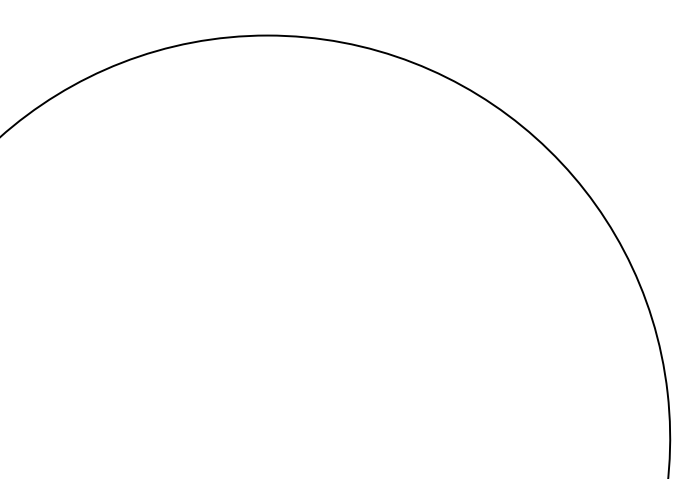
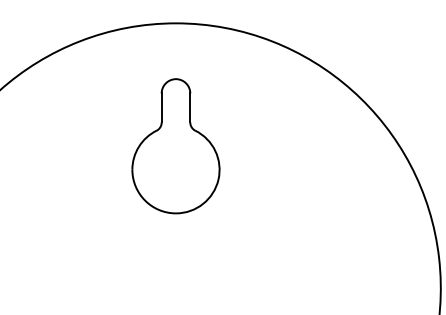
part: (266, 222) -> (175, 146), added

